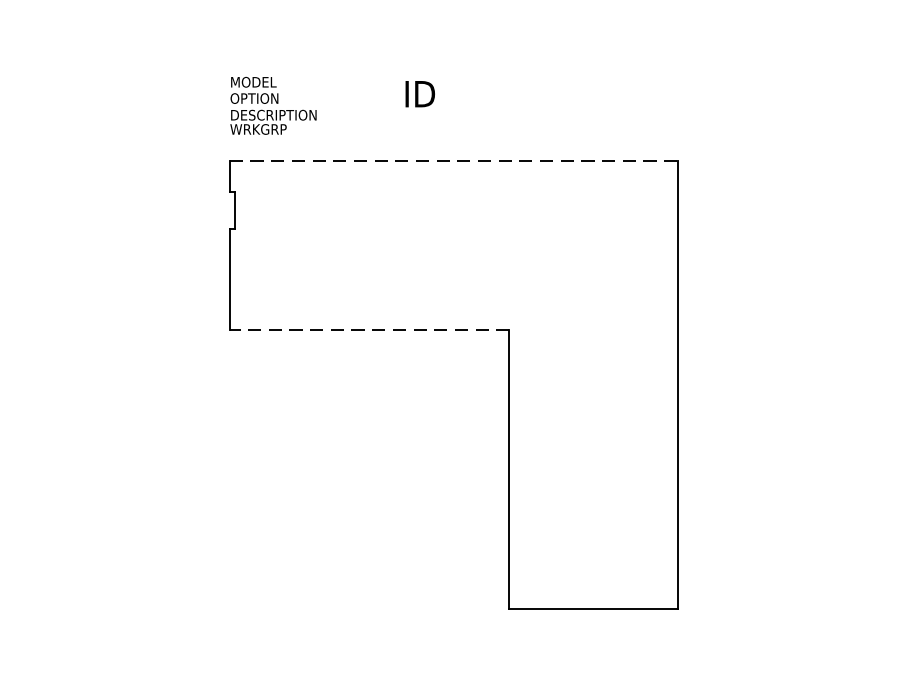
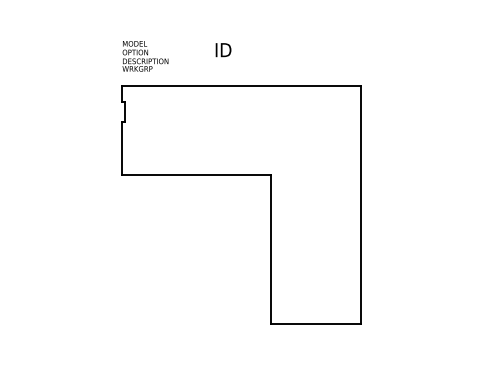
line: (454, 160) -> (241, 85), dashed -> solid
line: (369, 329) -> (196, 175), dashed -> solid

